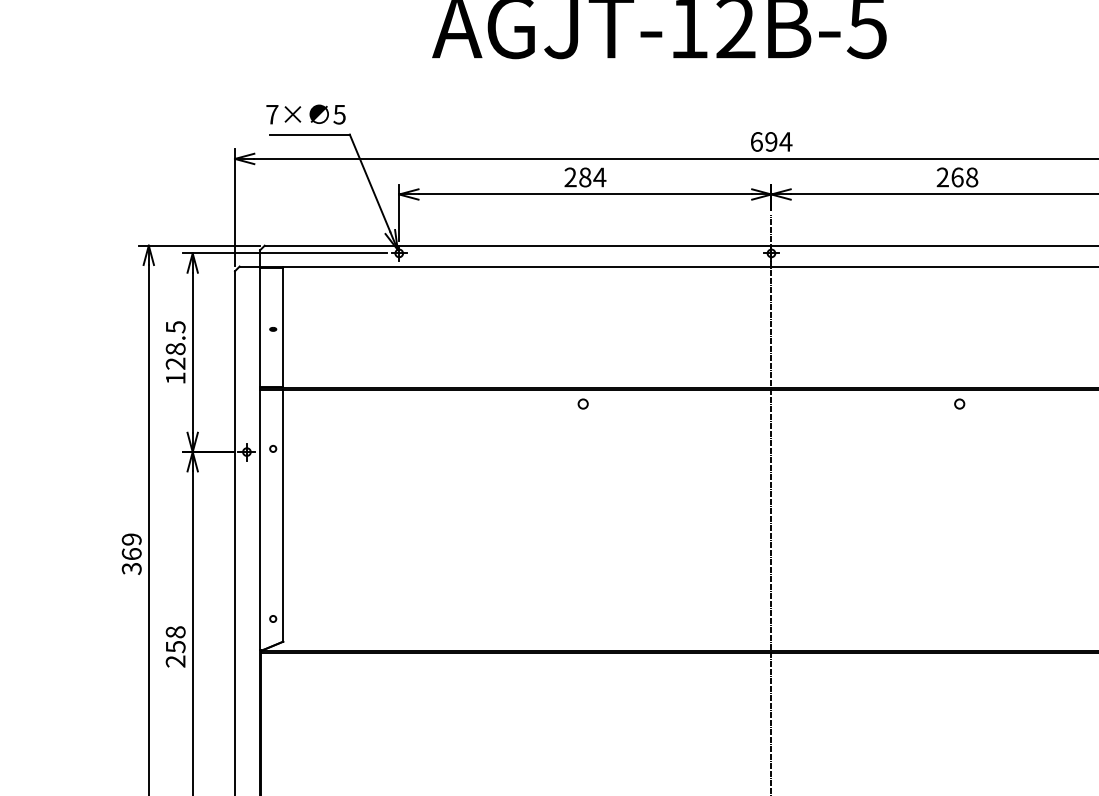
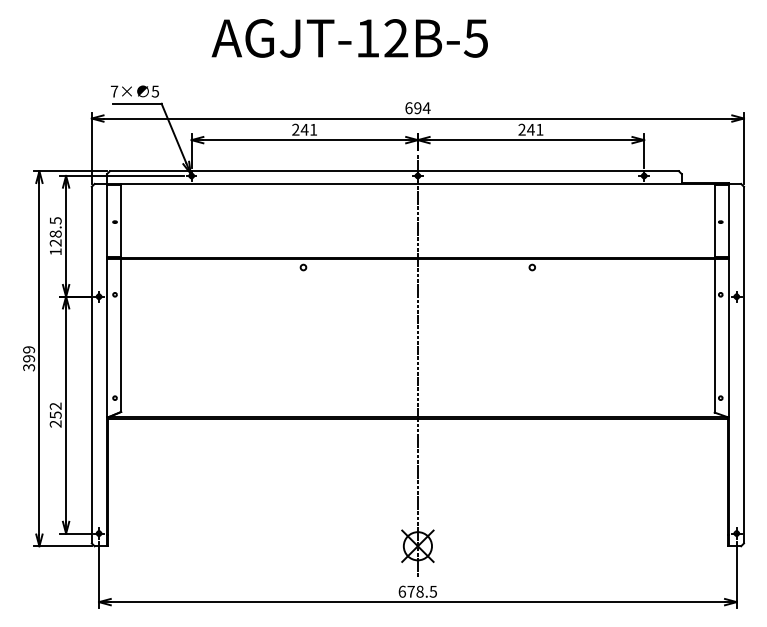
text: (591, 176) -> (308, 129), 284 -> 241
text: (964, 176) -> (535, 129), 268 -> 241
text: (132, 553) -> (29, 358), 369 -> 399
text: (175, 631) -> (55, 405), 258 -> 252

